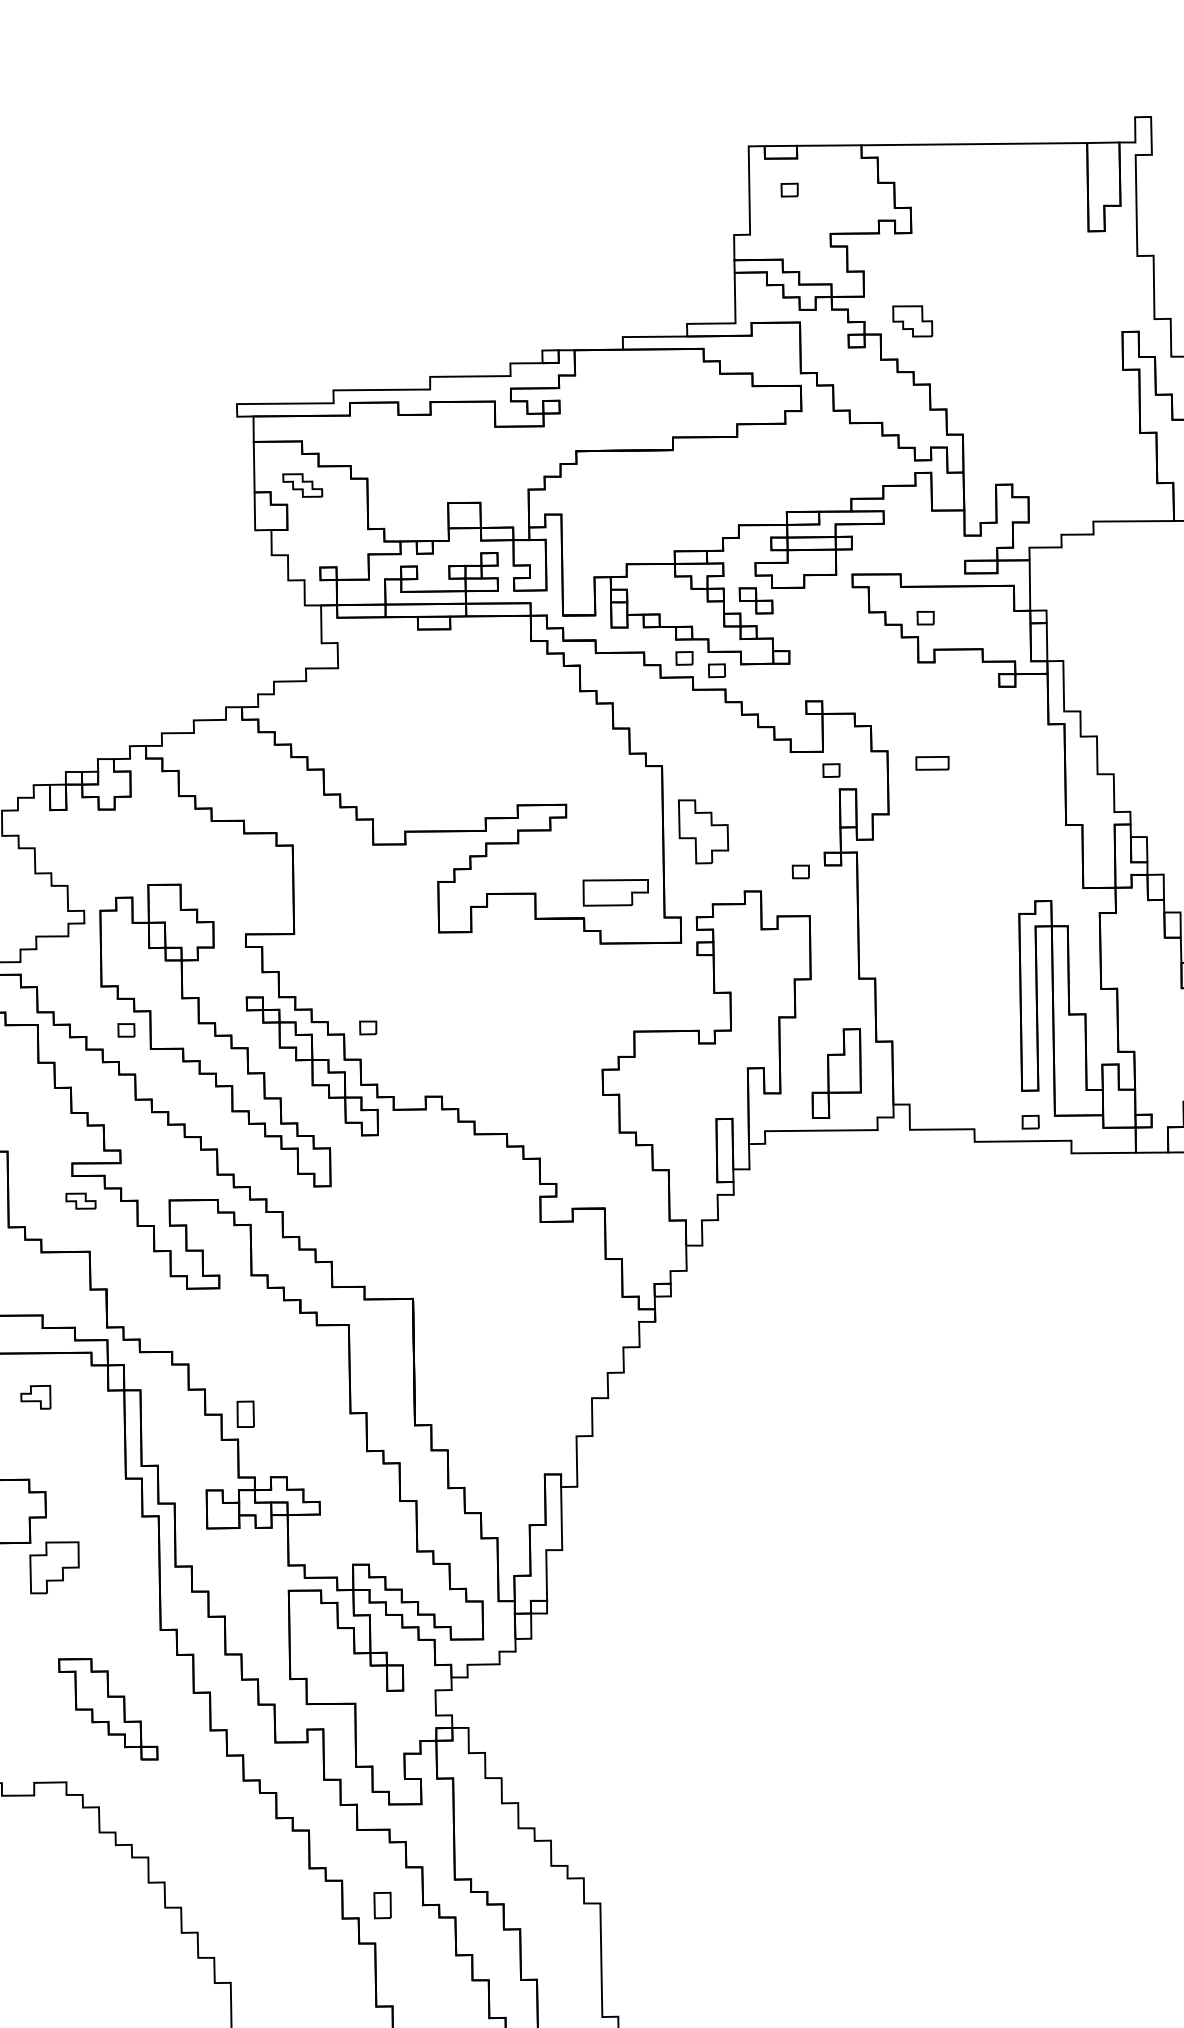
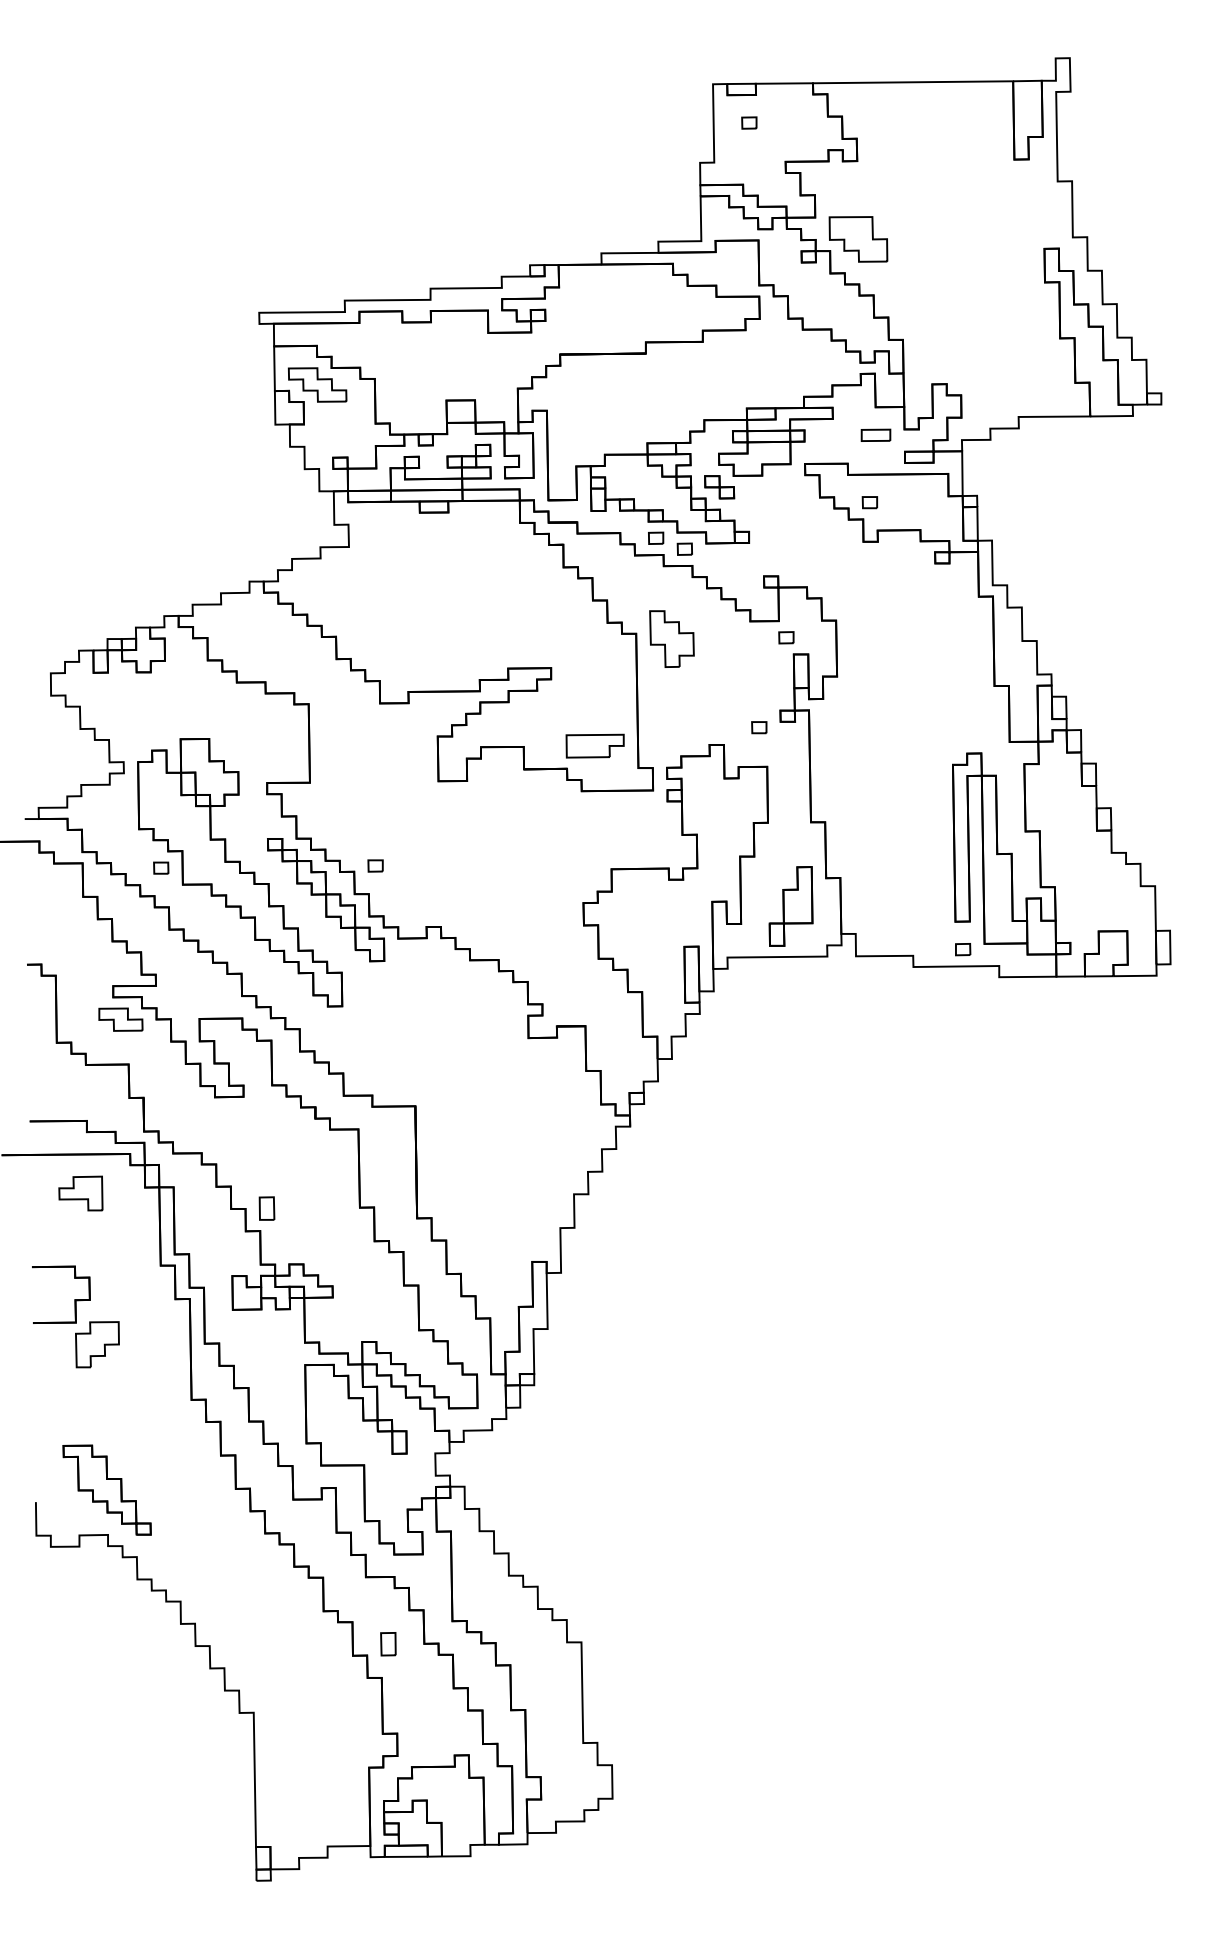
part: (912, 321) -> (858, 239), size x1.67
part: (302, 484) -> (317, 384), size x1.67
part: (931, 762) -> (875, 434), moved
part: (702, 831) -> (671, 638), moved
part: (80, 1201) -> (120, 1019), size x1.67
part: (35, 1397) -> (80, 1193), size x1.67
part: (107, 1708) -> (106, 1489), moved

